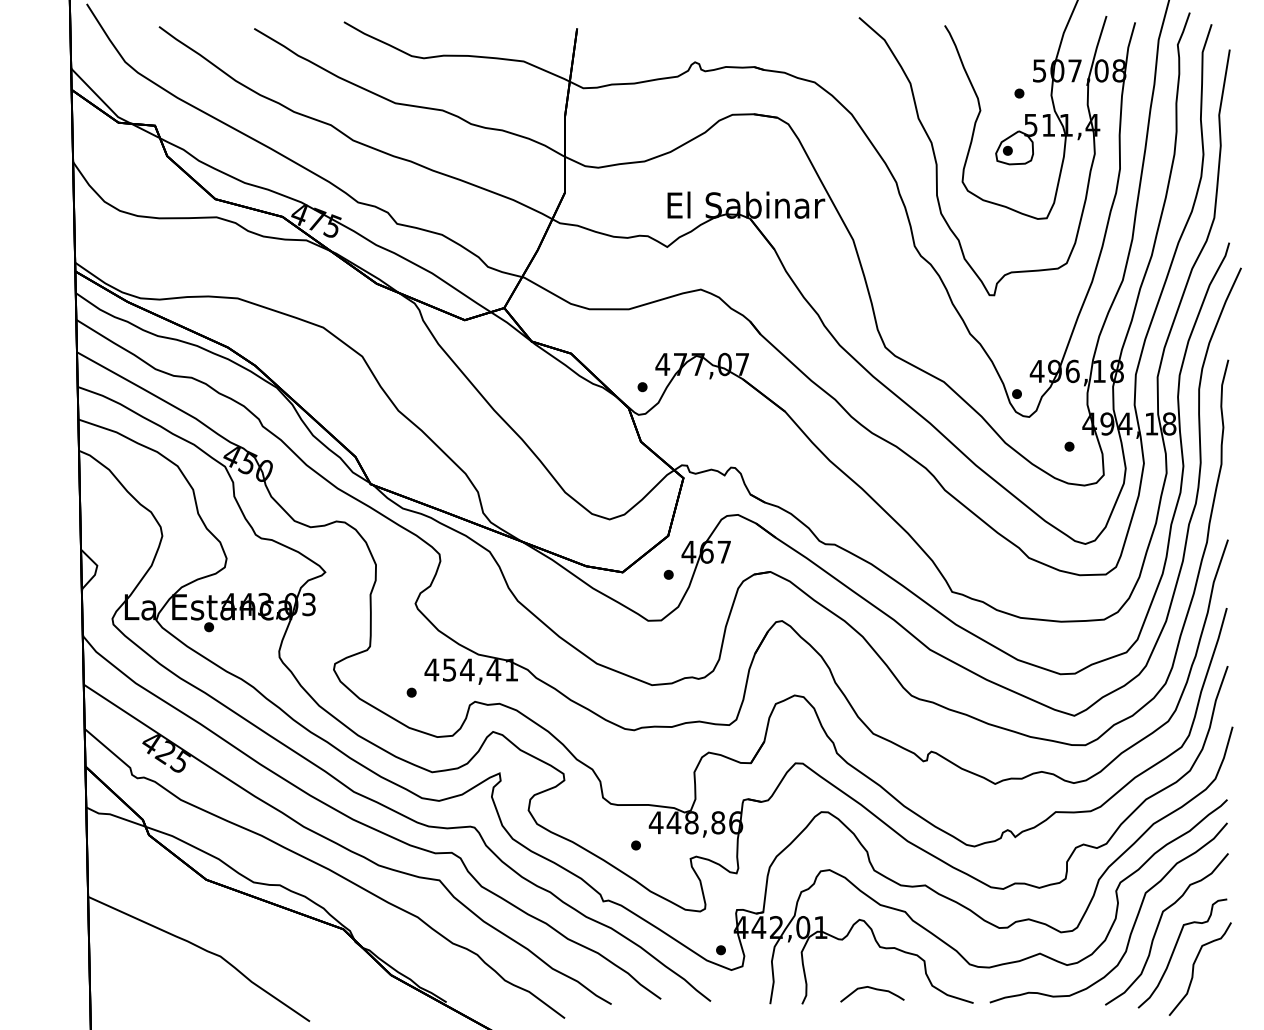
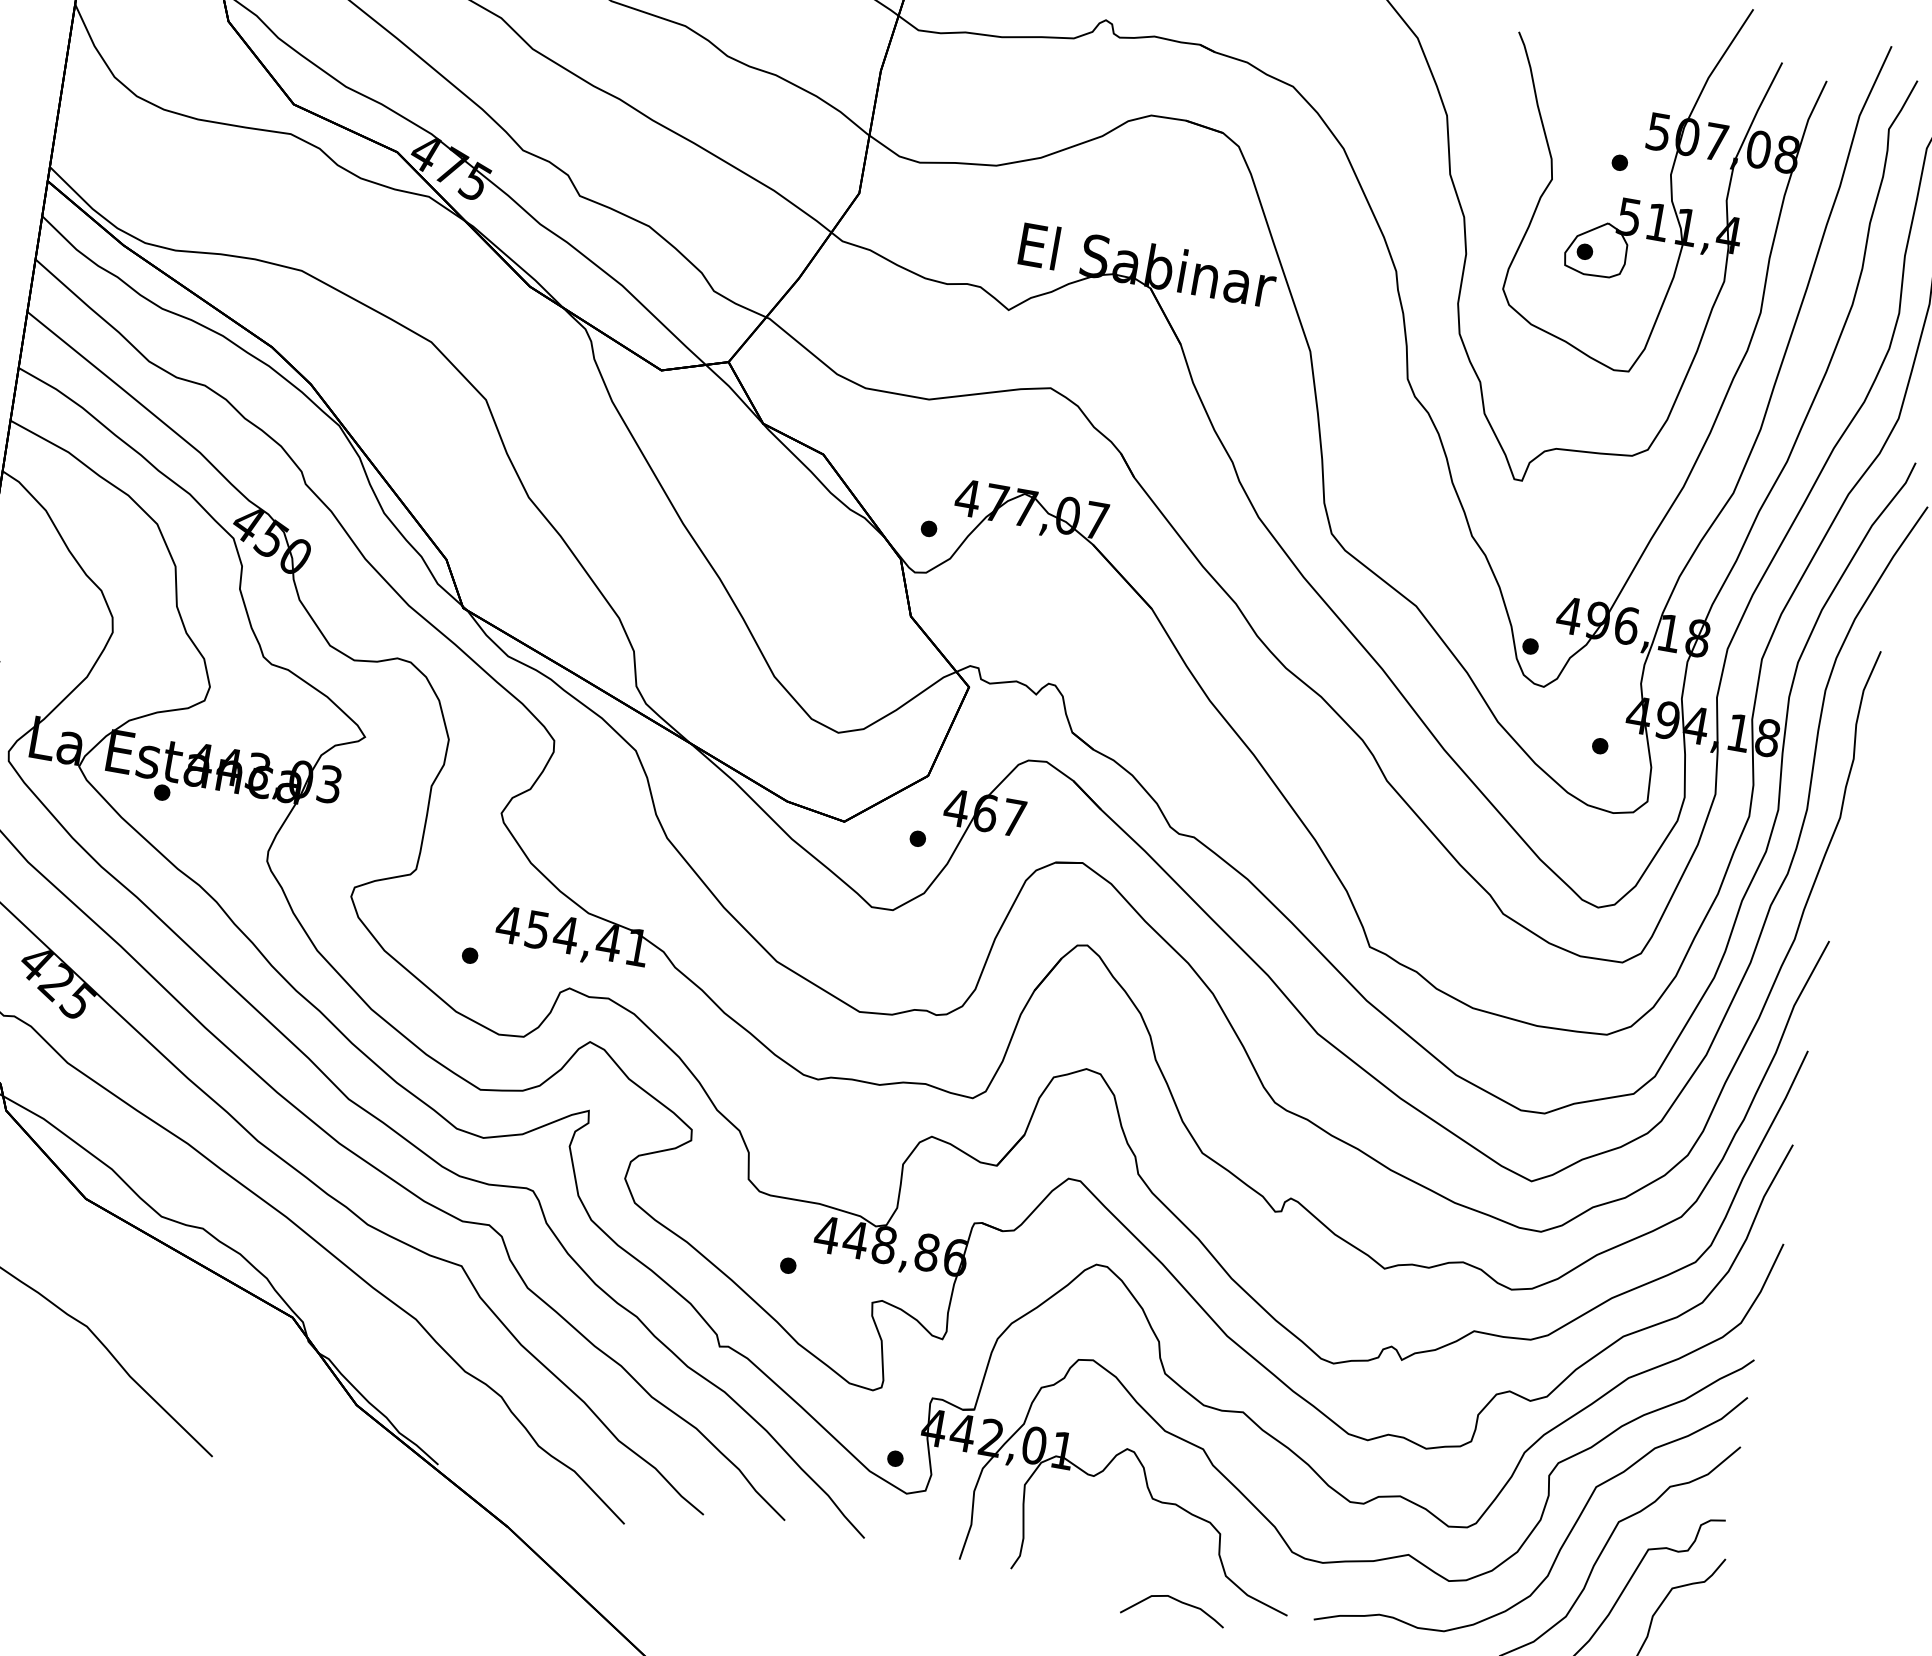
curve: (872, 989) -> (1175, 1601), moved

